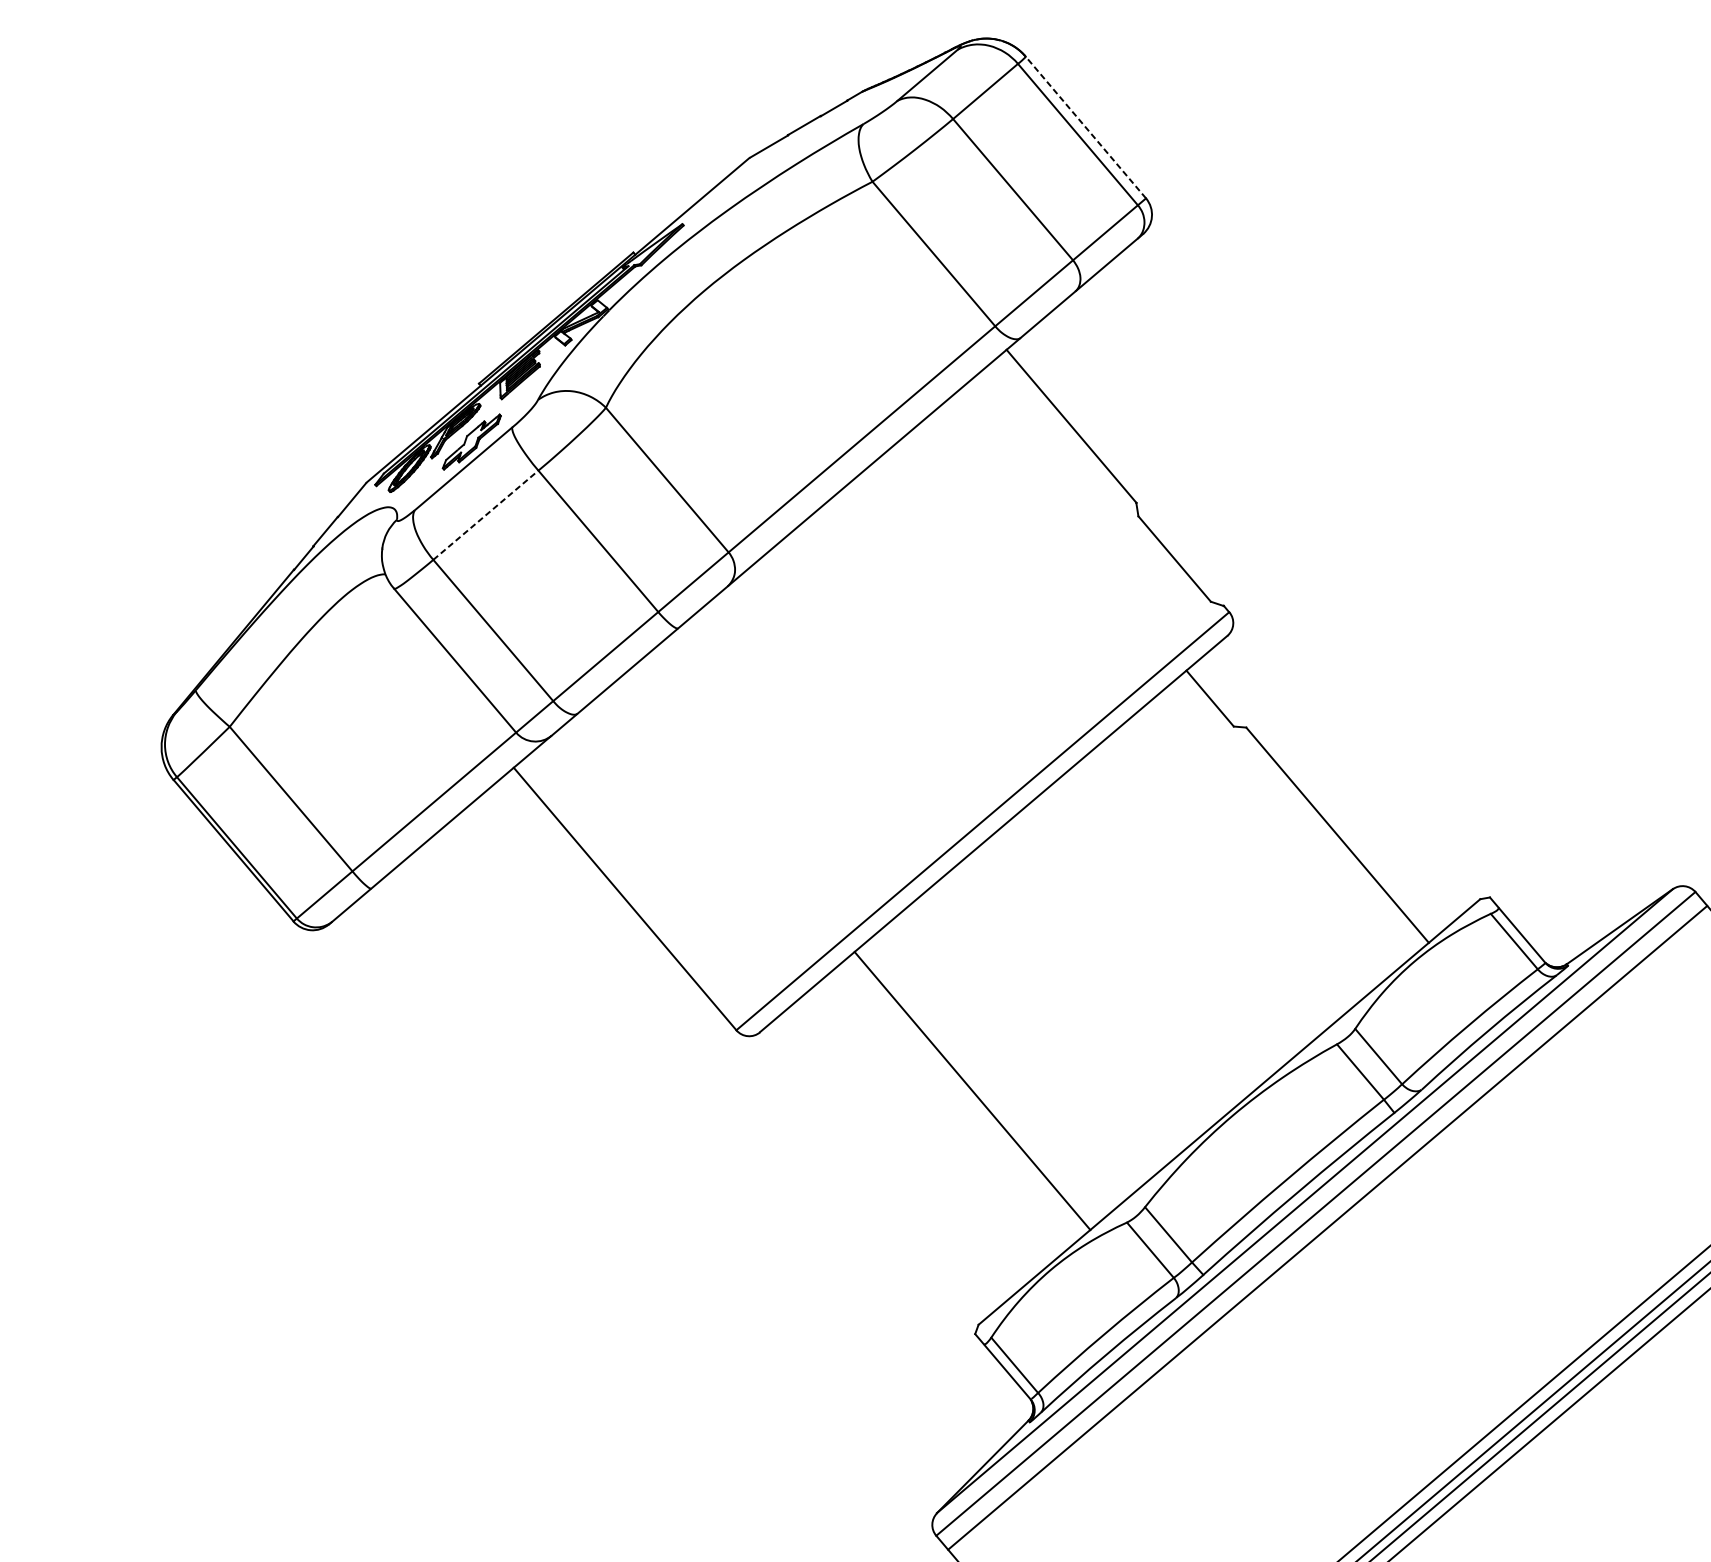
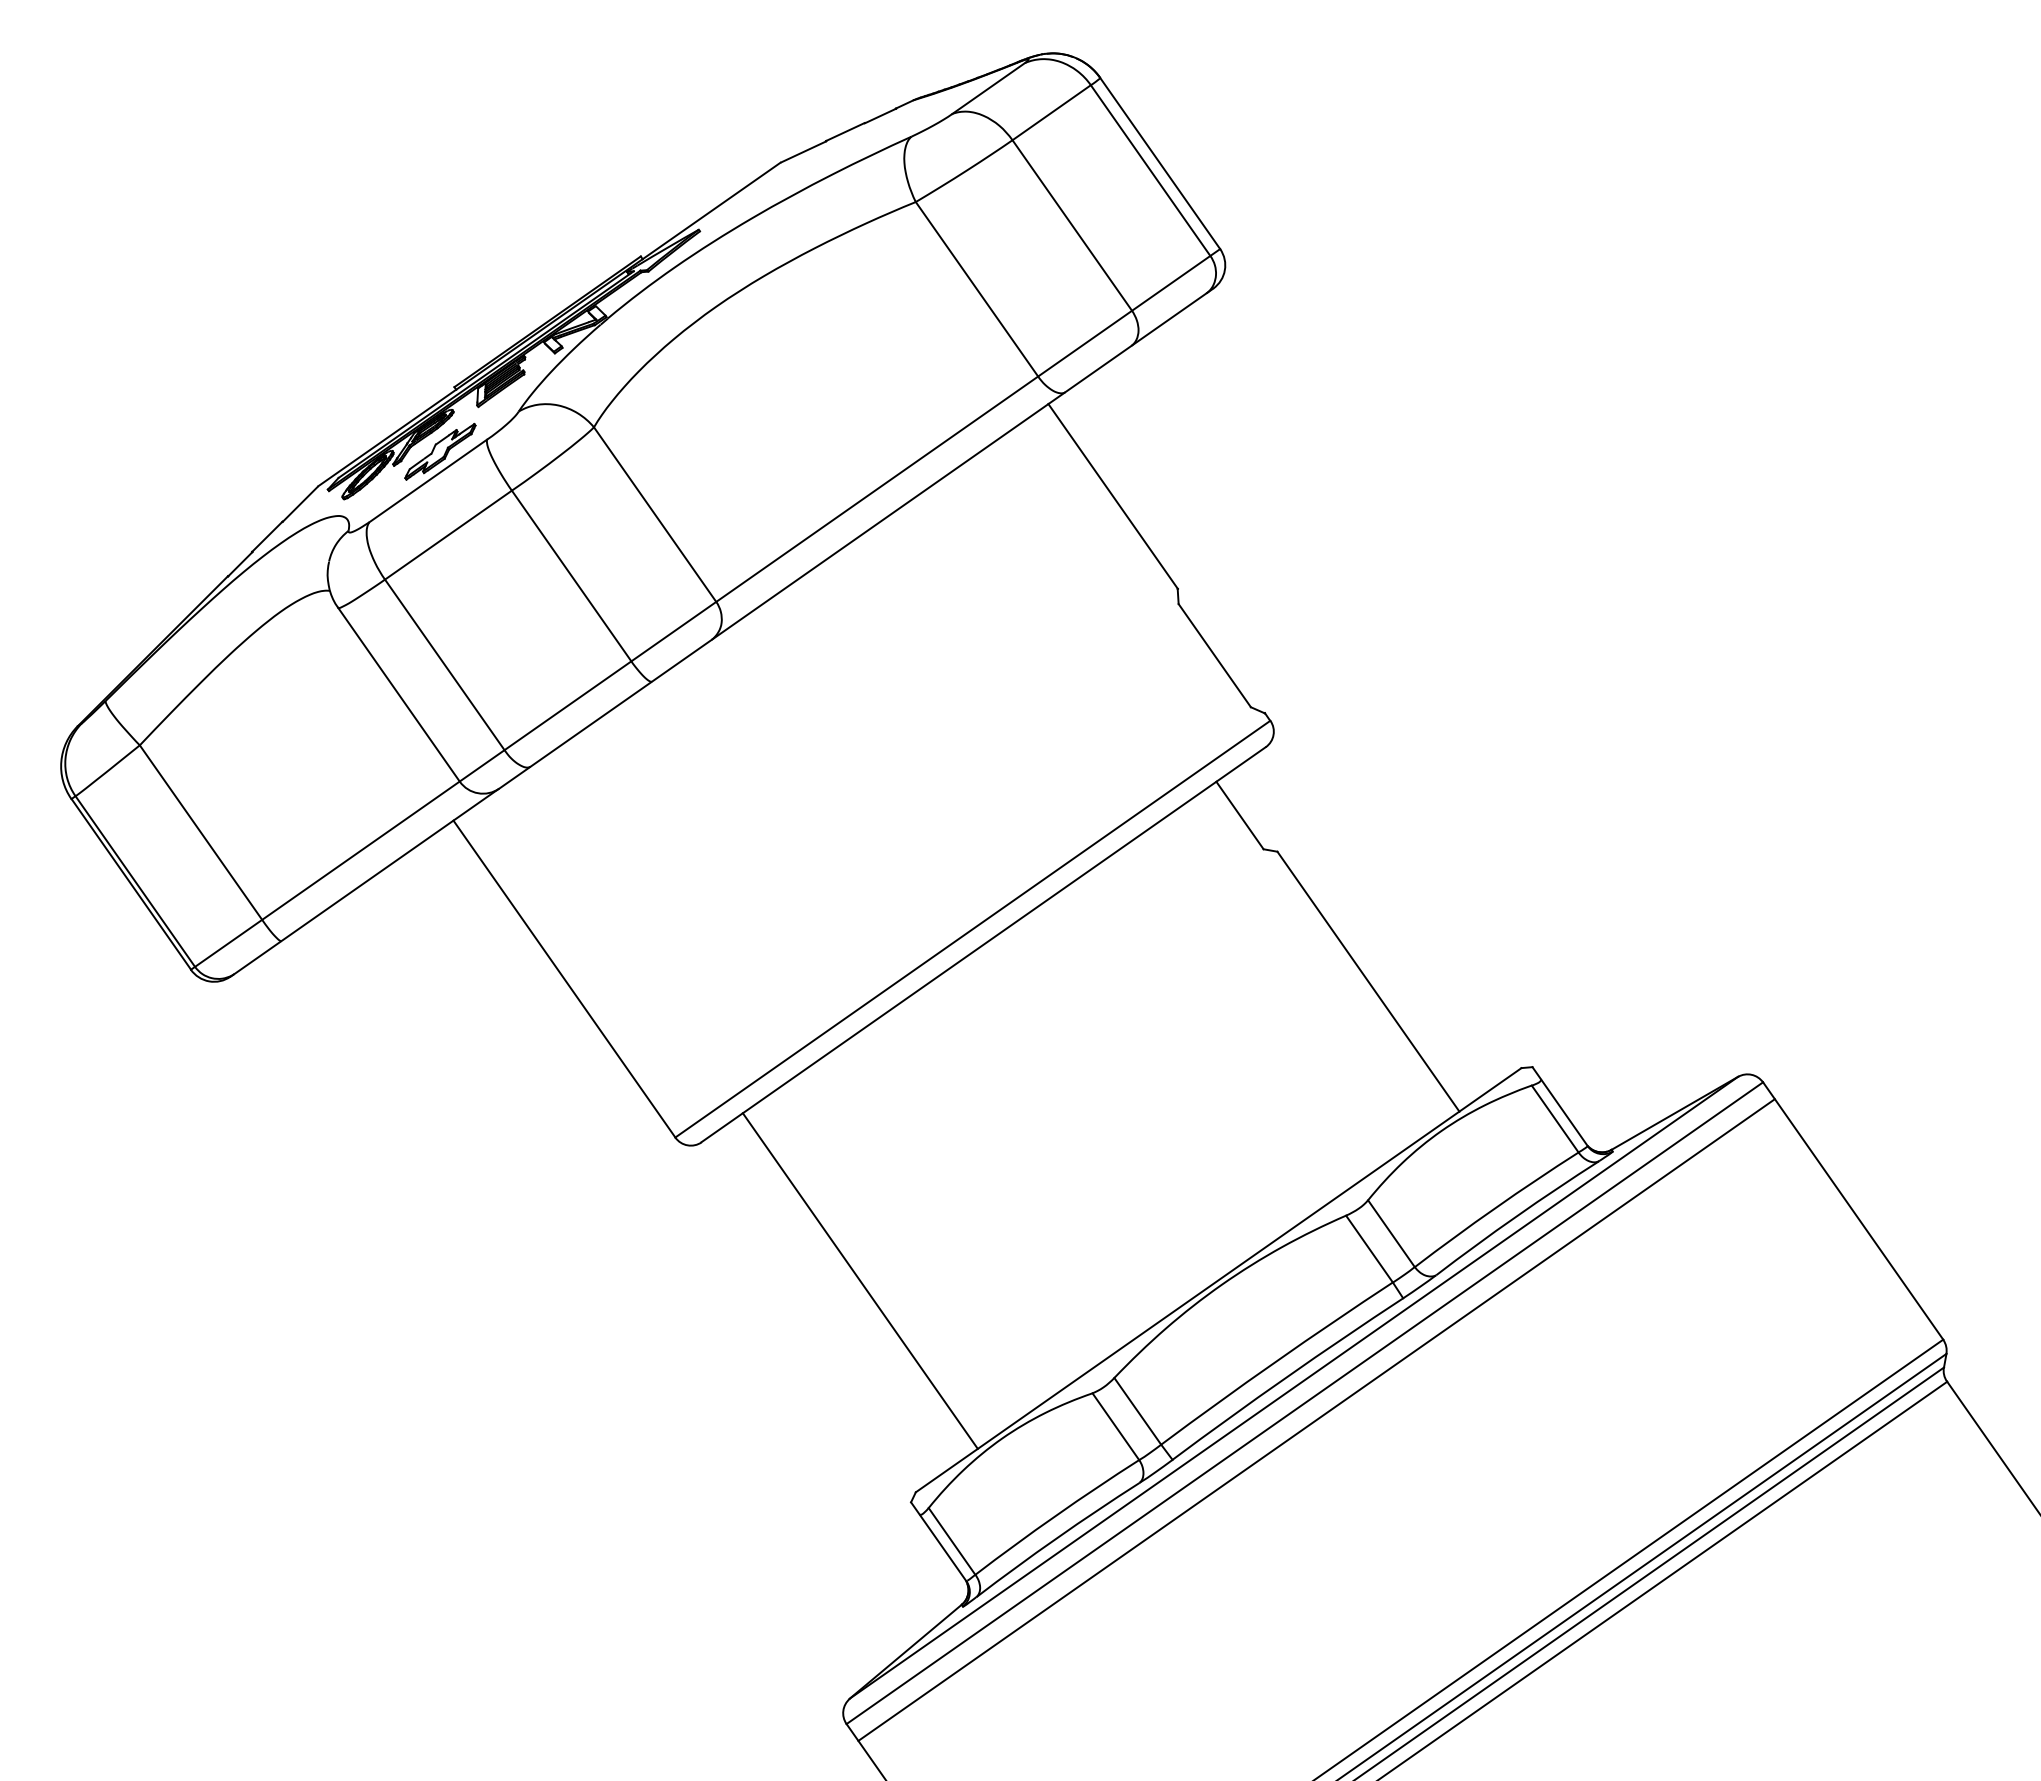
line: (1086, 127) -> (1160, 163), dashed -> solid
line: (485, 514) -> (448, 534), dashed -> solid
line: (971, 1090) -> (859, 1280), moved

